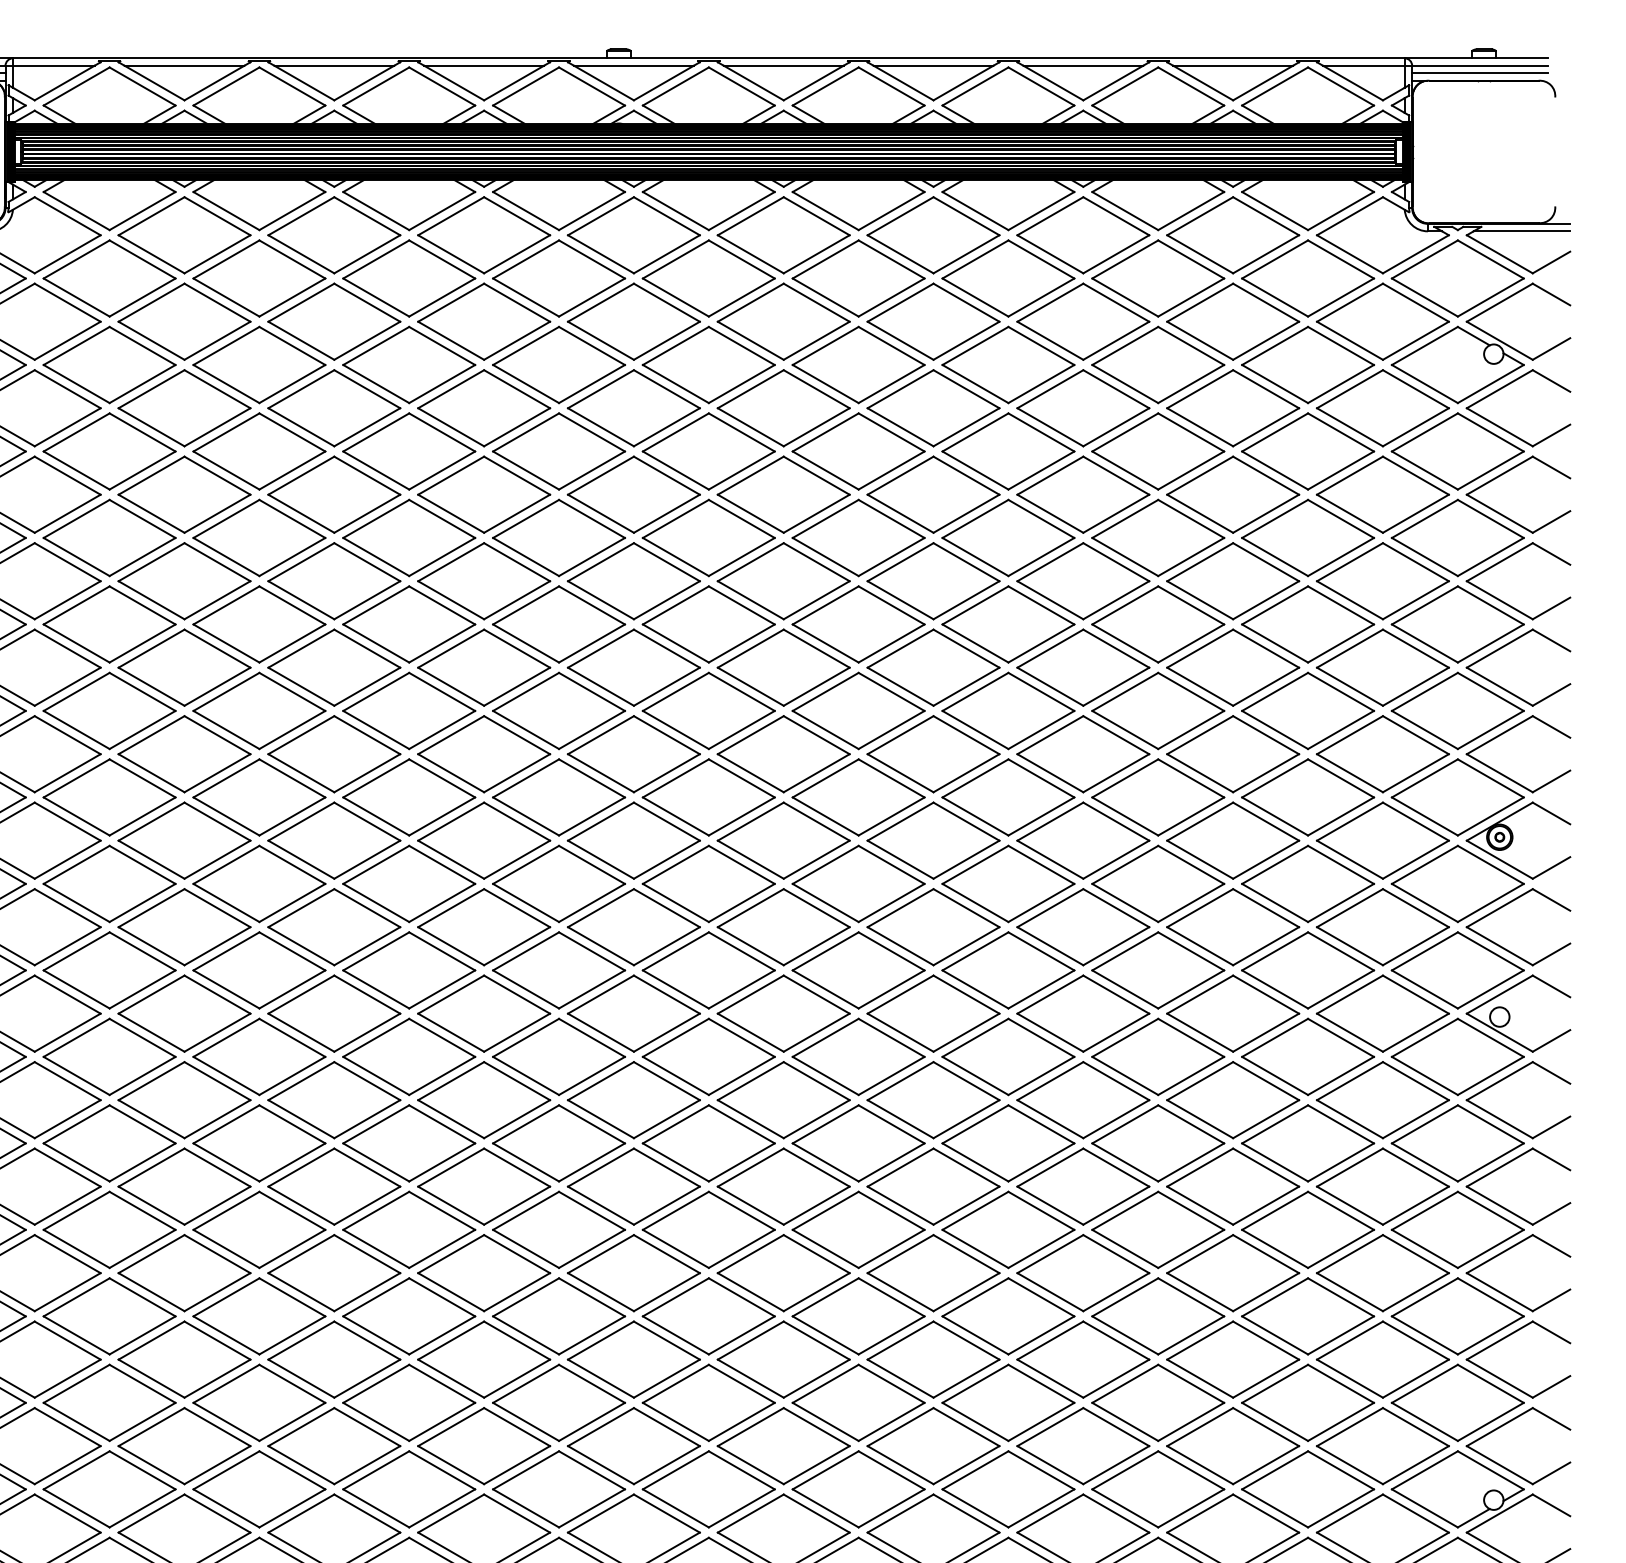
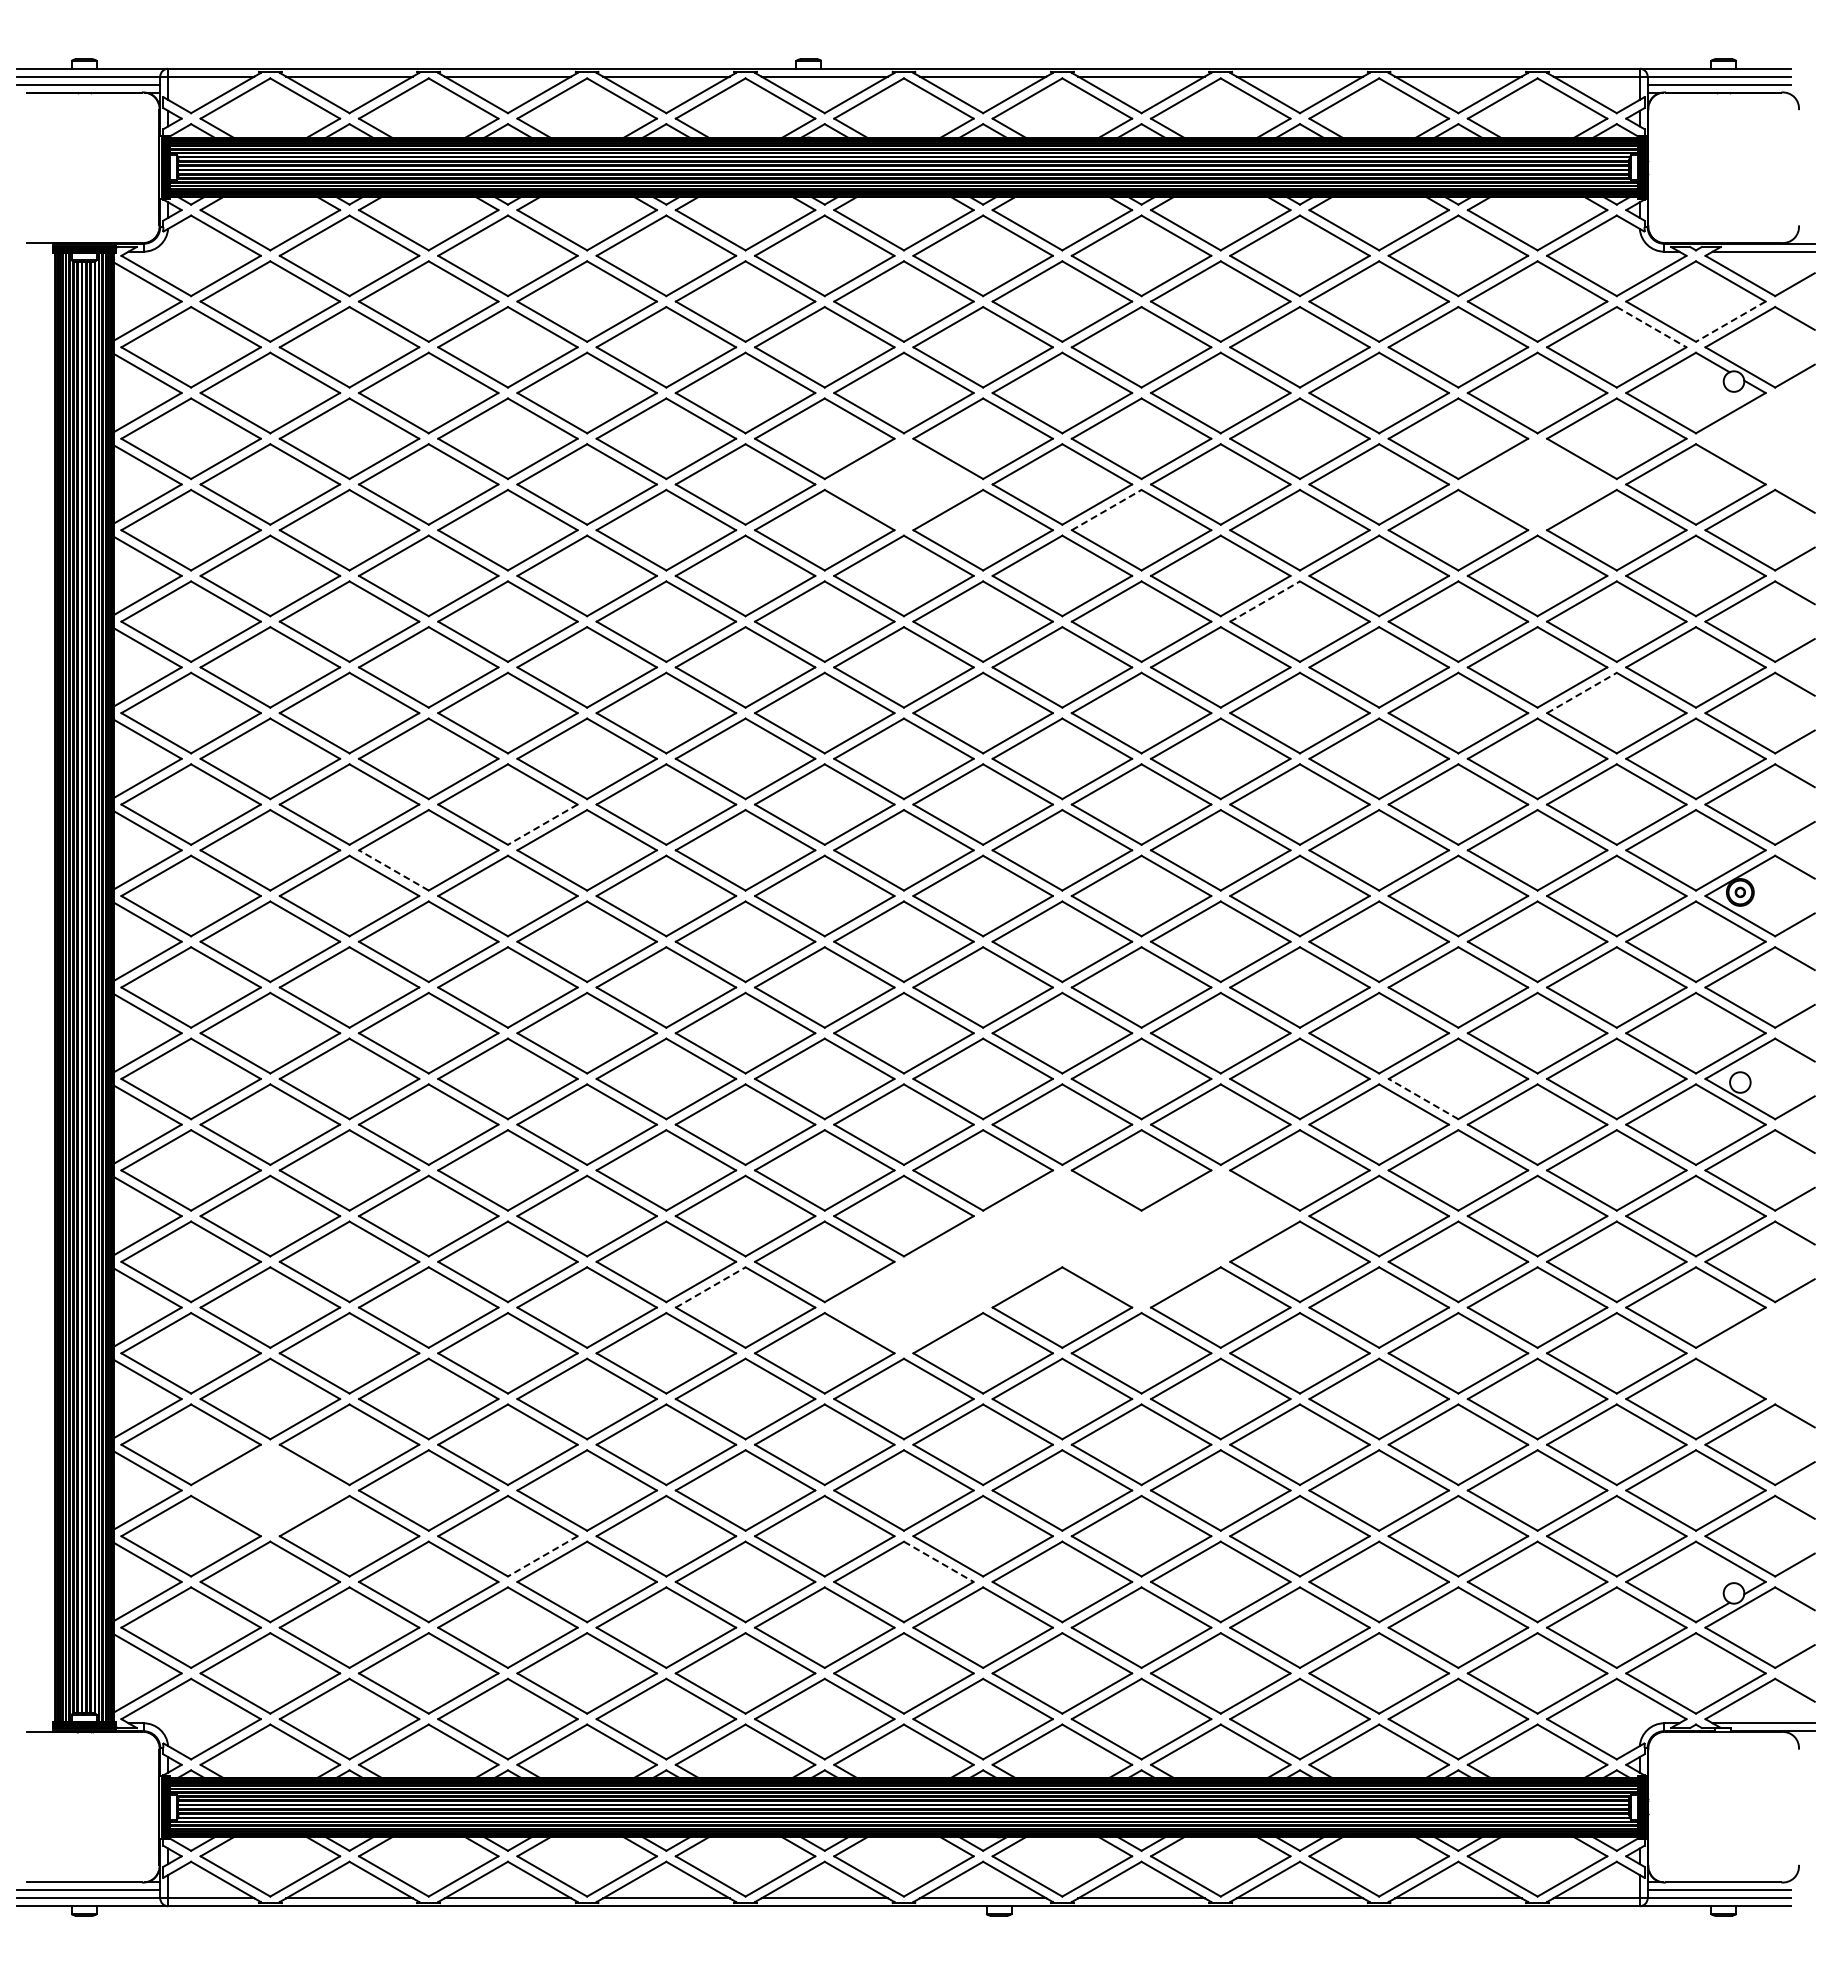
line: (1490, 297) -> (1730, 321), solid -> dashed
line: (1416, 303) -> (1652, 327), solid -> dashed
part: (1505, 387) -> (1746, 416), removed
part: (708, 451) -> (903, 484), removed
part: (1307, 451) -> (1537, 484), removed
line: (901, 475) -> (1107, 509), solid -> dashed
line: (1050, 562) -> (1265, 601), solid -> dashed
line: (1350, 648) -> (1582, 692), solid -> dashed
line: (366, 773) -> (542, 824), solid -> dashed
line: (226, 816) -> (393, 870), solid -> dashed
line: (1200, 1032) -> (1423, 1098), solid -> dashed
part: (858, 1186) -> (1062, 1261), removed
line: (526, 1210) -> (711, 1287), solid -> dashed
part: (1505, 1294) -> (1746, 1375), removed
part: (109, 1402) -> (270, 1490), removed
line: (366, 1465) -> (542, 1556), solid -> dashed
line: (742, 1470) -> (939, 1562), solid -> dashed

